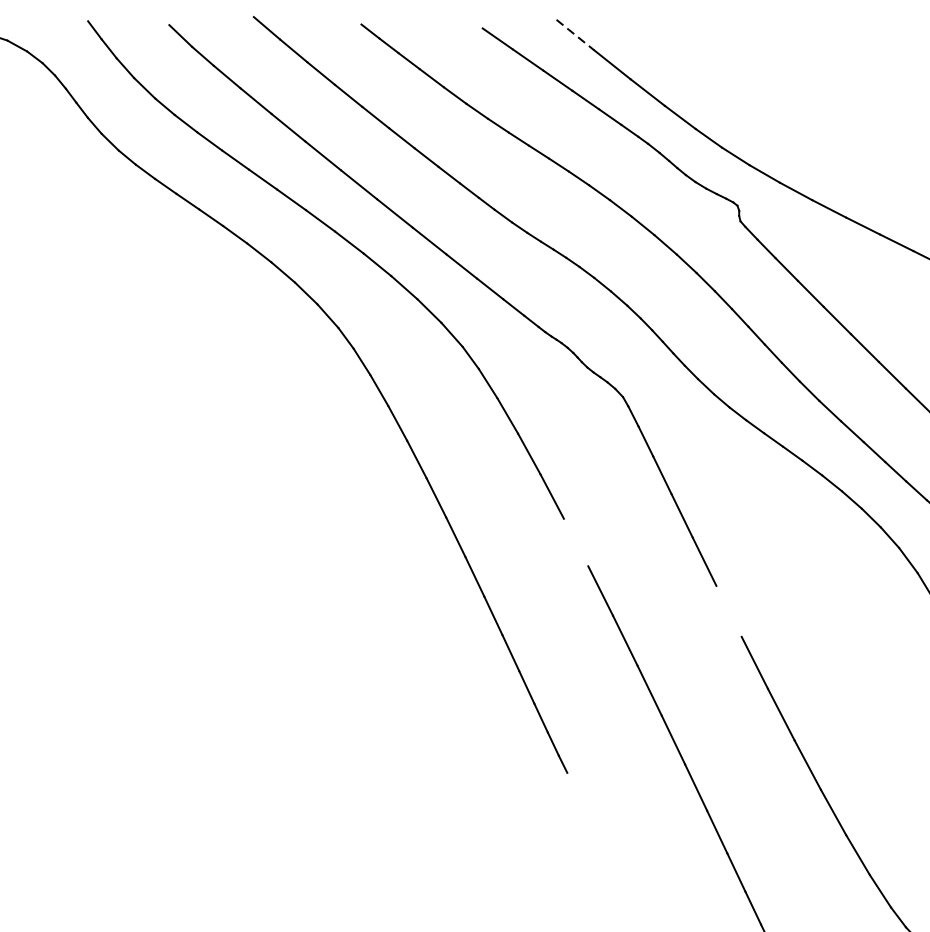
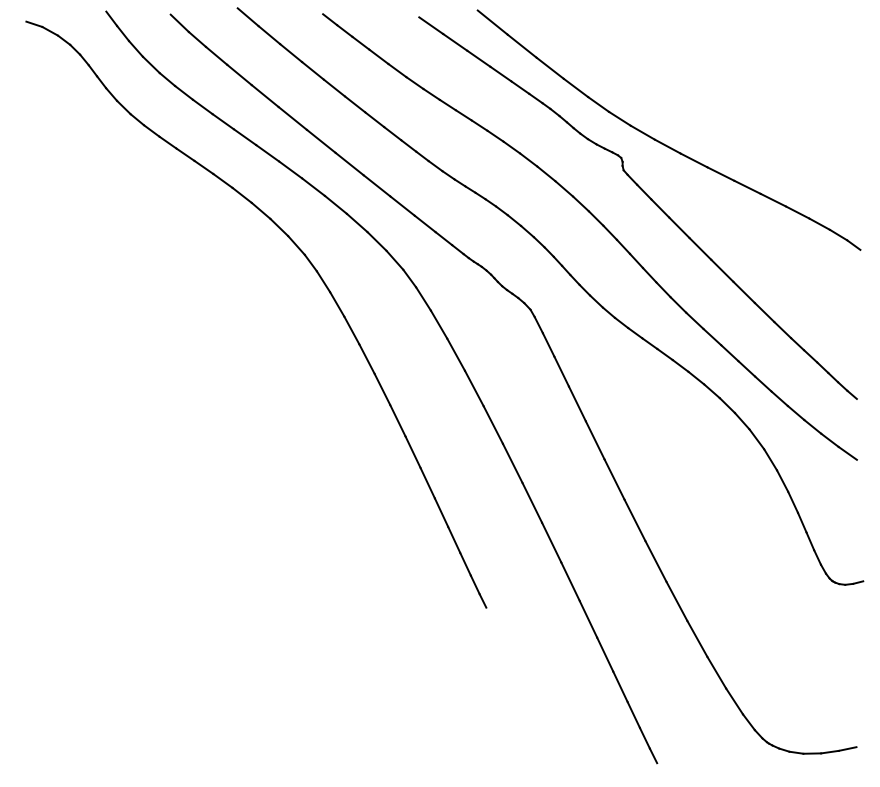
line: (576, 34) -> (493, 22), dashed -> solid
line: (575, 541) -> (492, 424), added
line: (728, 611) -> (614, 479), added

